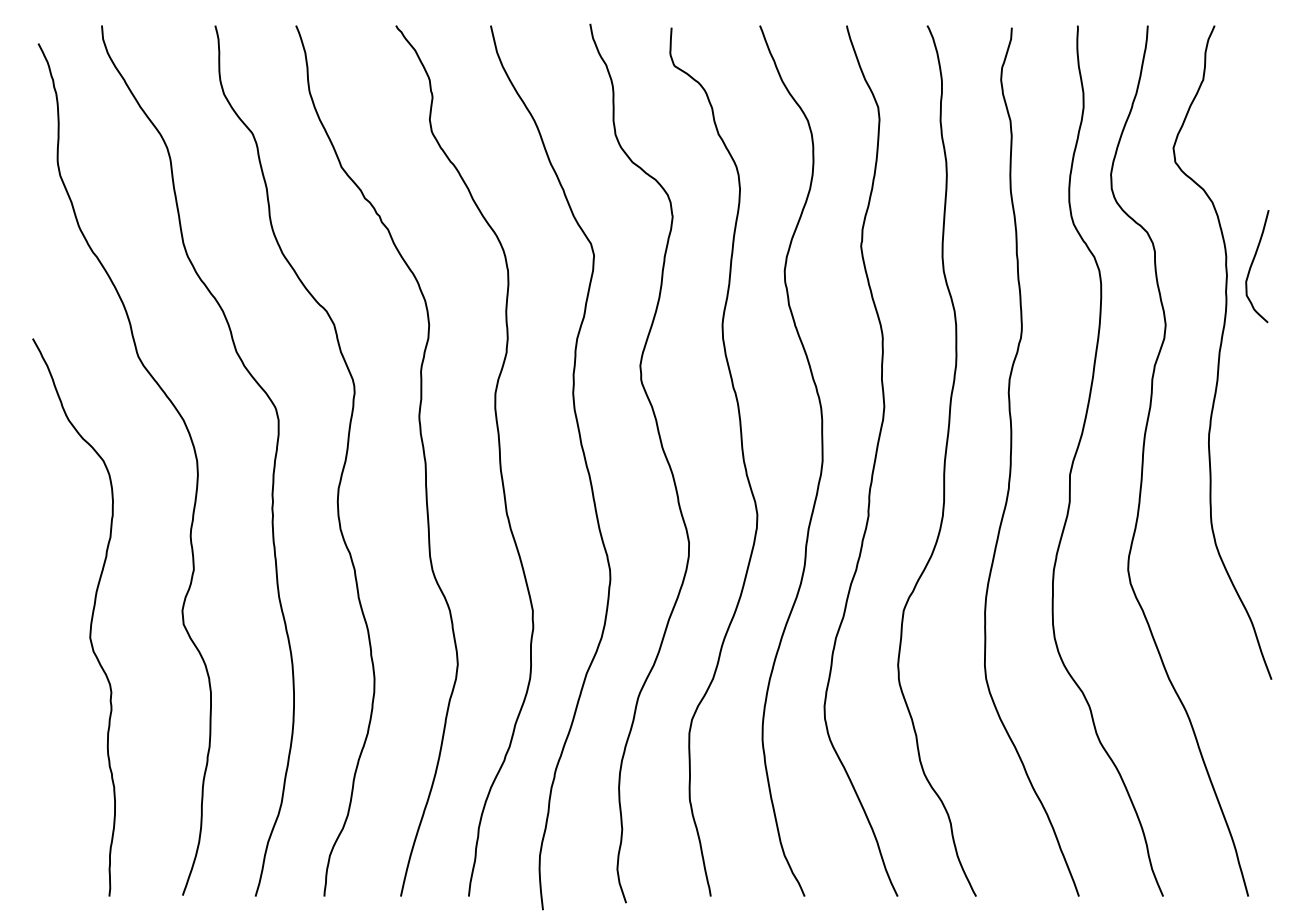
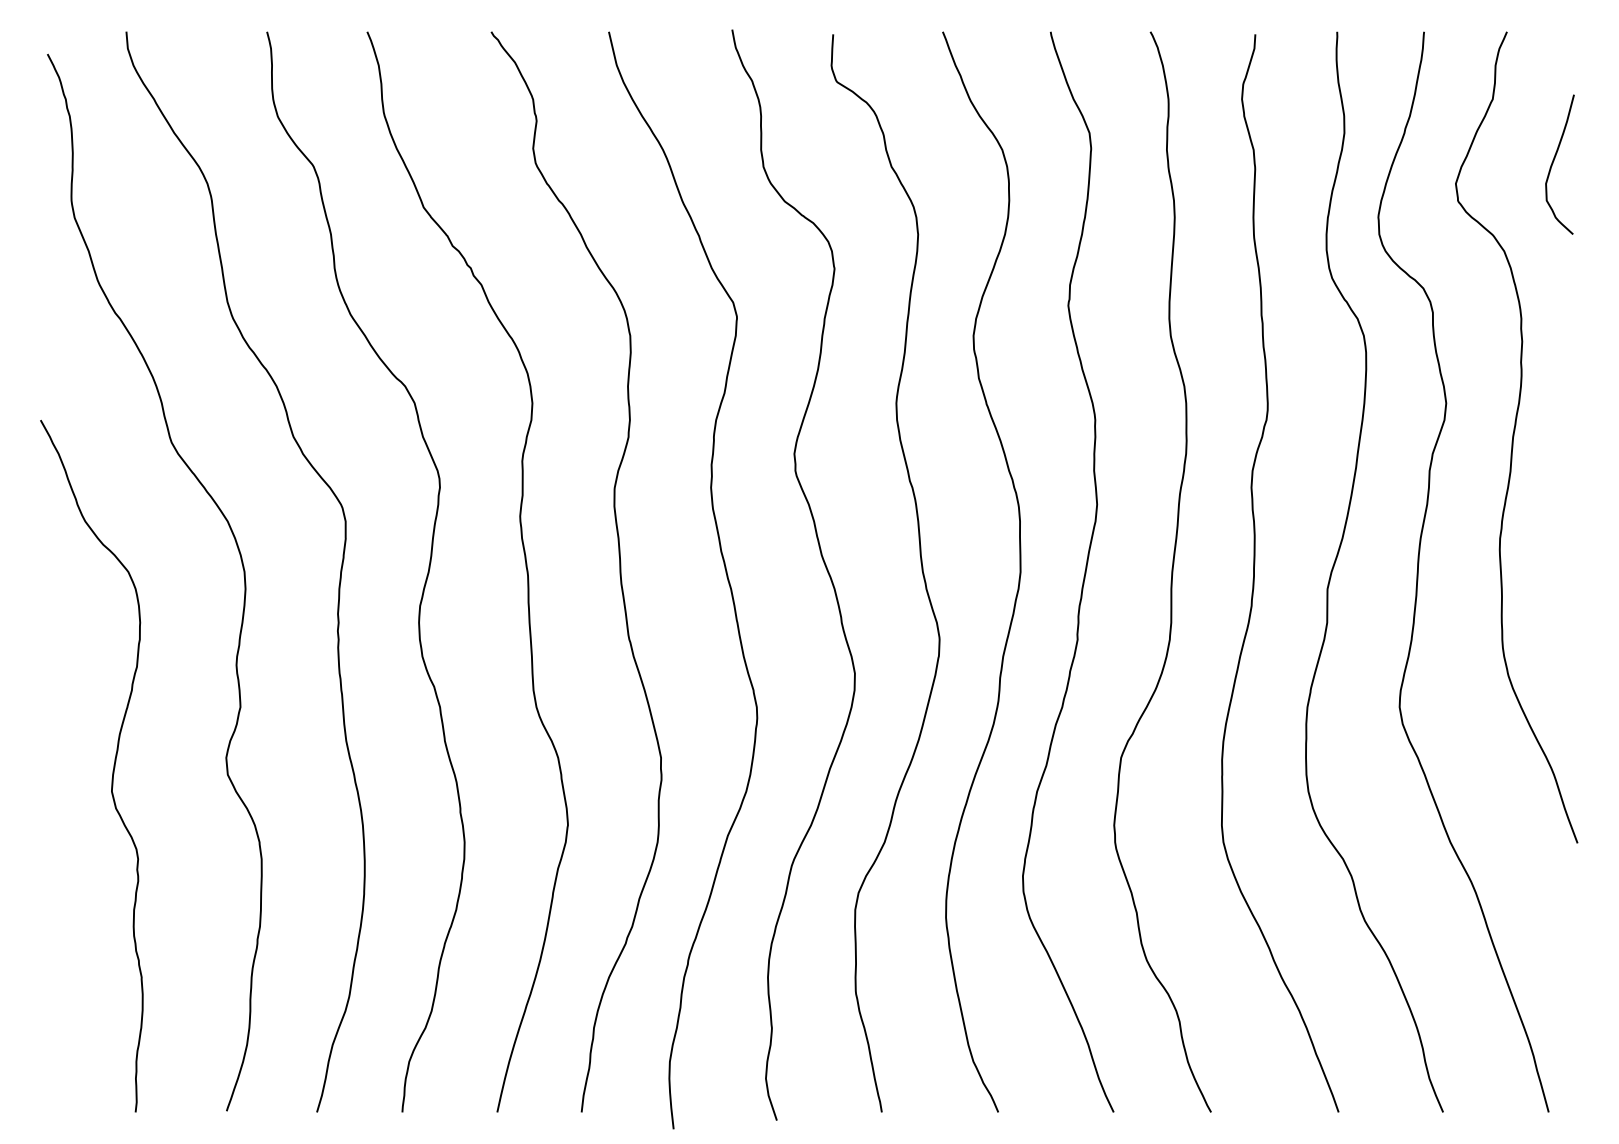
curve: (1252, 263) -> (1554, 161), moved

